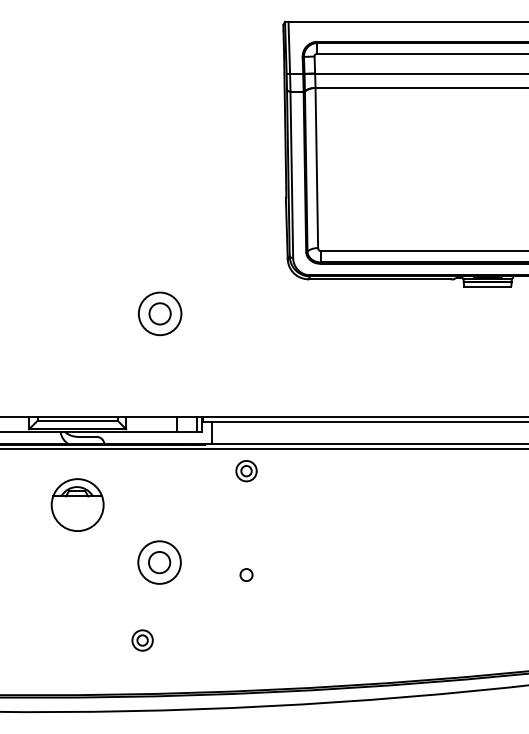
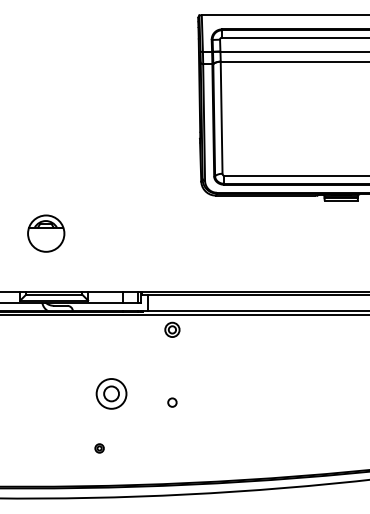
part: (159, 313) -> (111, 219), removed
part: (78, 504) -> (46, 233), moved
part: (142, 640) -> (99, 448), size x0.6

